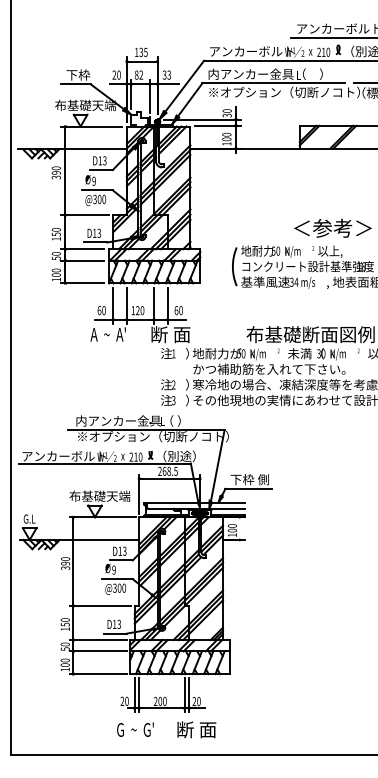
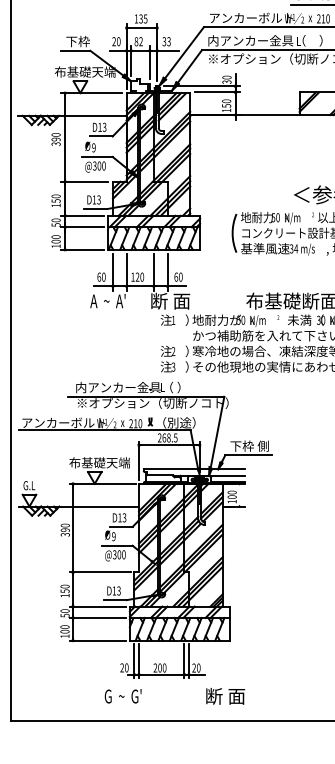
text: (226, 139) -> (226, 106), 100 -> 150
text: (135, 729) -> (123, 696), moved
text: (196, 729) -> (225, 696), moved

